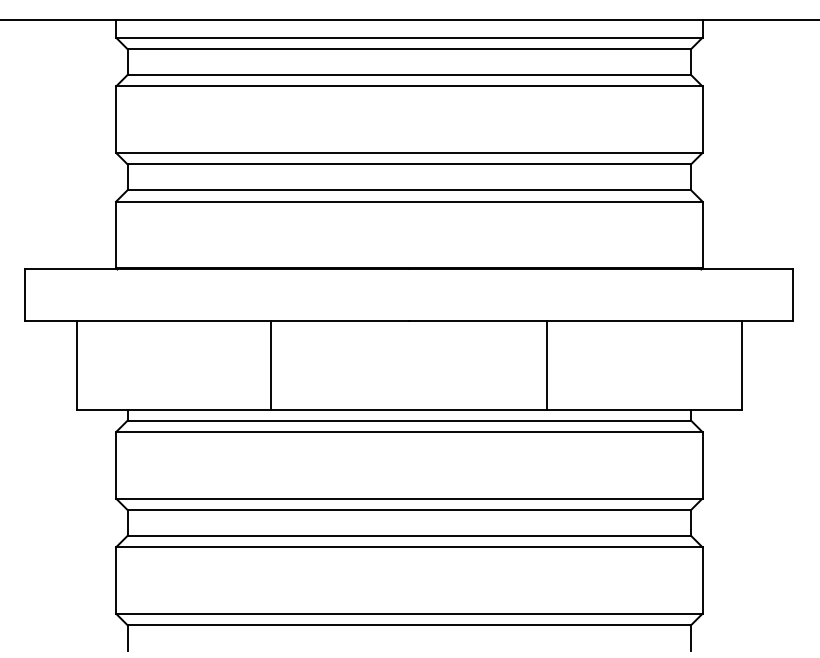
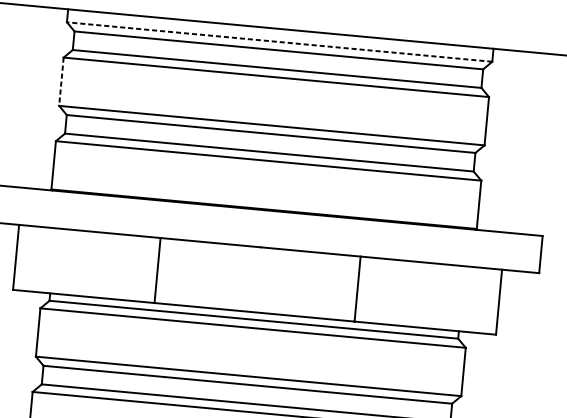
line: (408, 37) -> (279, 41), solid -> dashed
line: (116, 120) -> (61, 82), solid -> dashed

